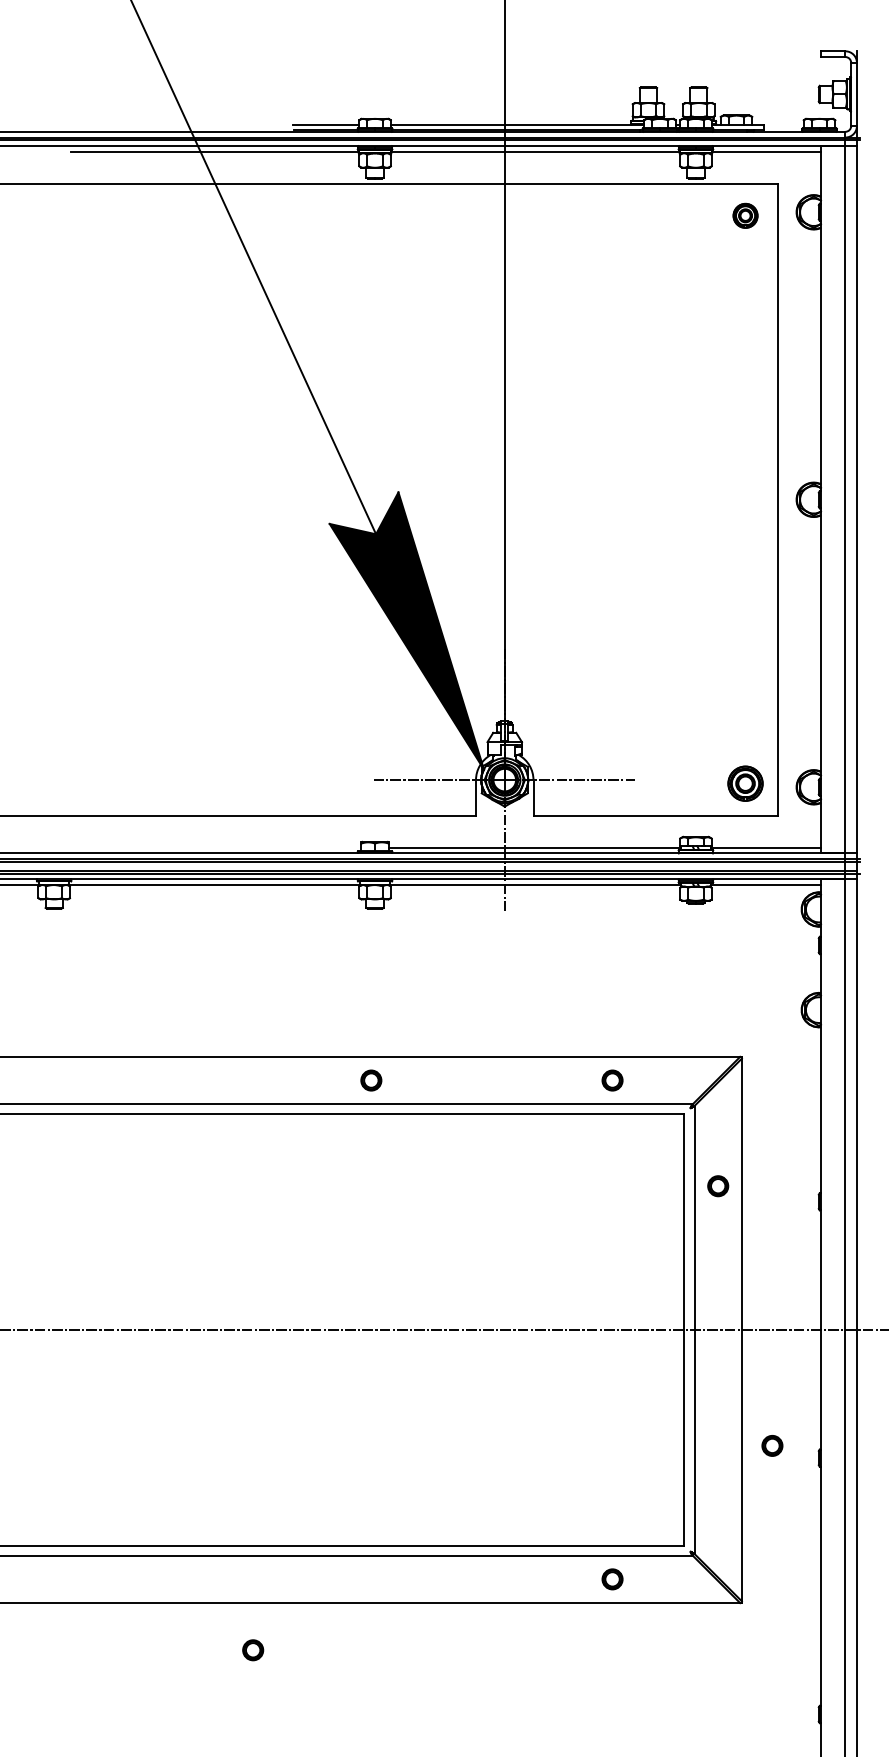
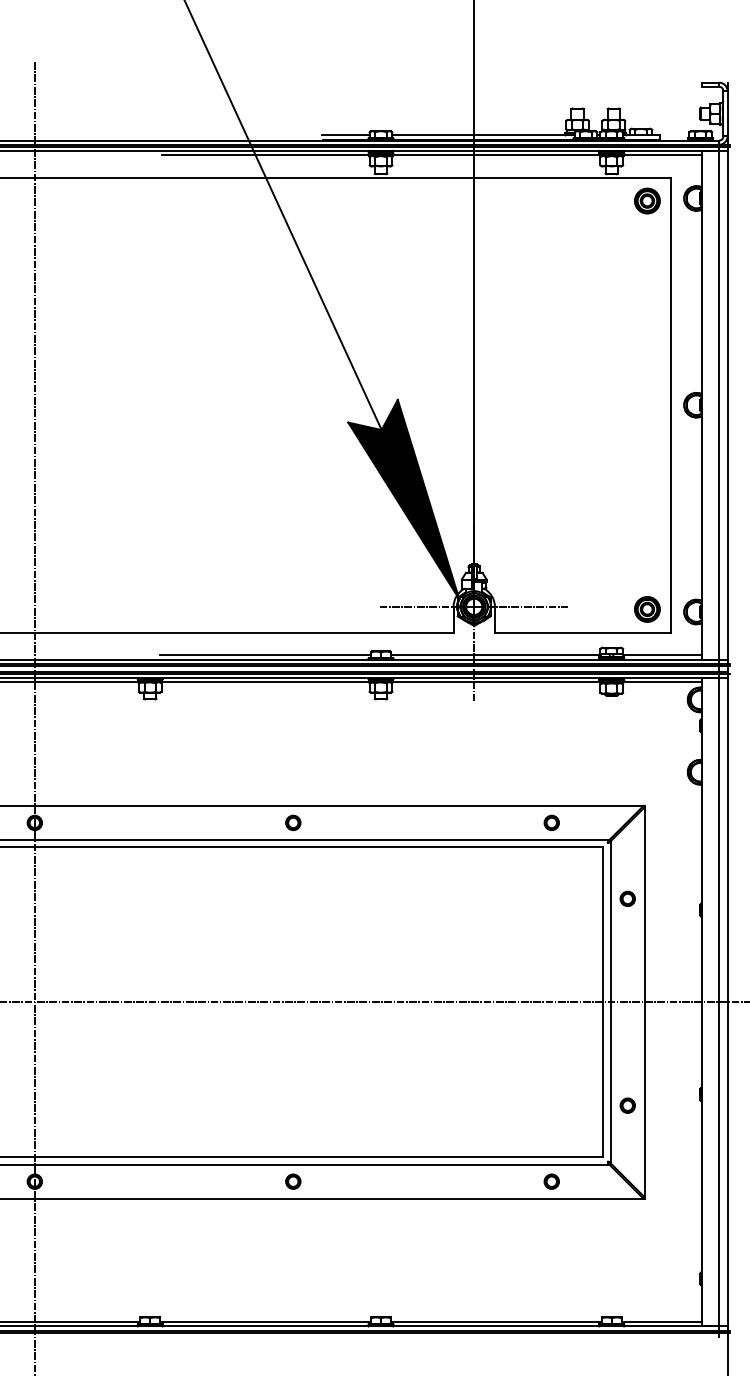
part: (745, 215) -> (647, 200), size x1.43
line: (214, 847) -> (265, 655), added
part: (371, 1079) -> (293, 822), moved
part: (772, 1445) -> (627, 1105), moved
part: (253, 1650) -> (293, 1181), moved

